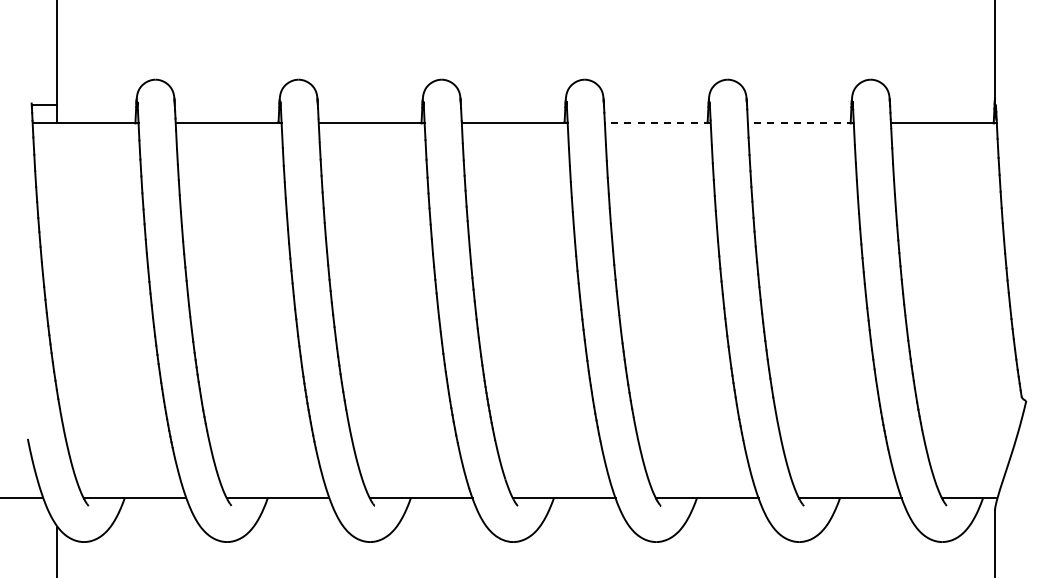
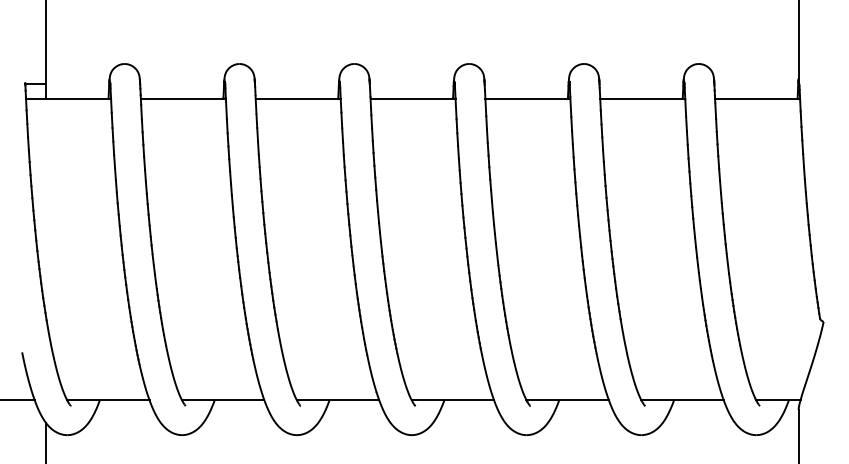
line: (657, 123) -> (527, 99), dashed -> solid
line: (800, 123) -> (642, 99), dashed -> solid

